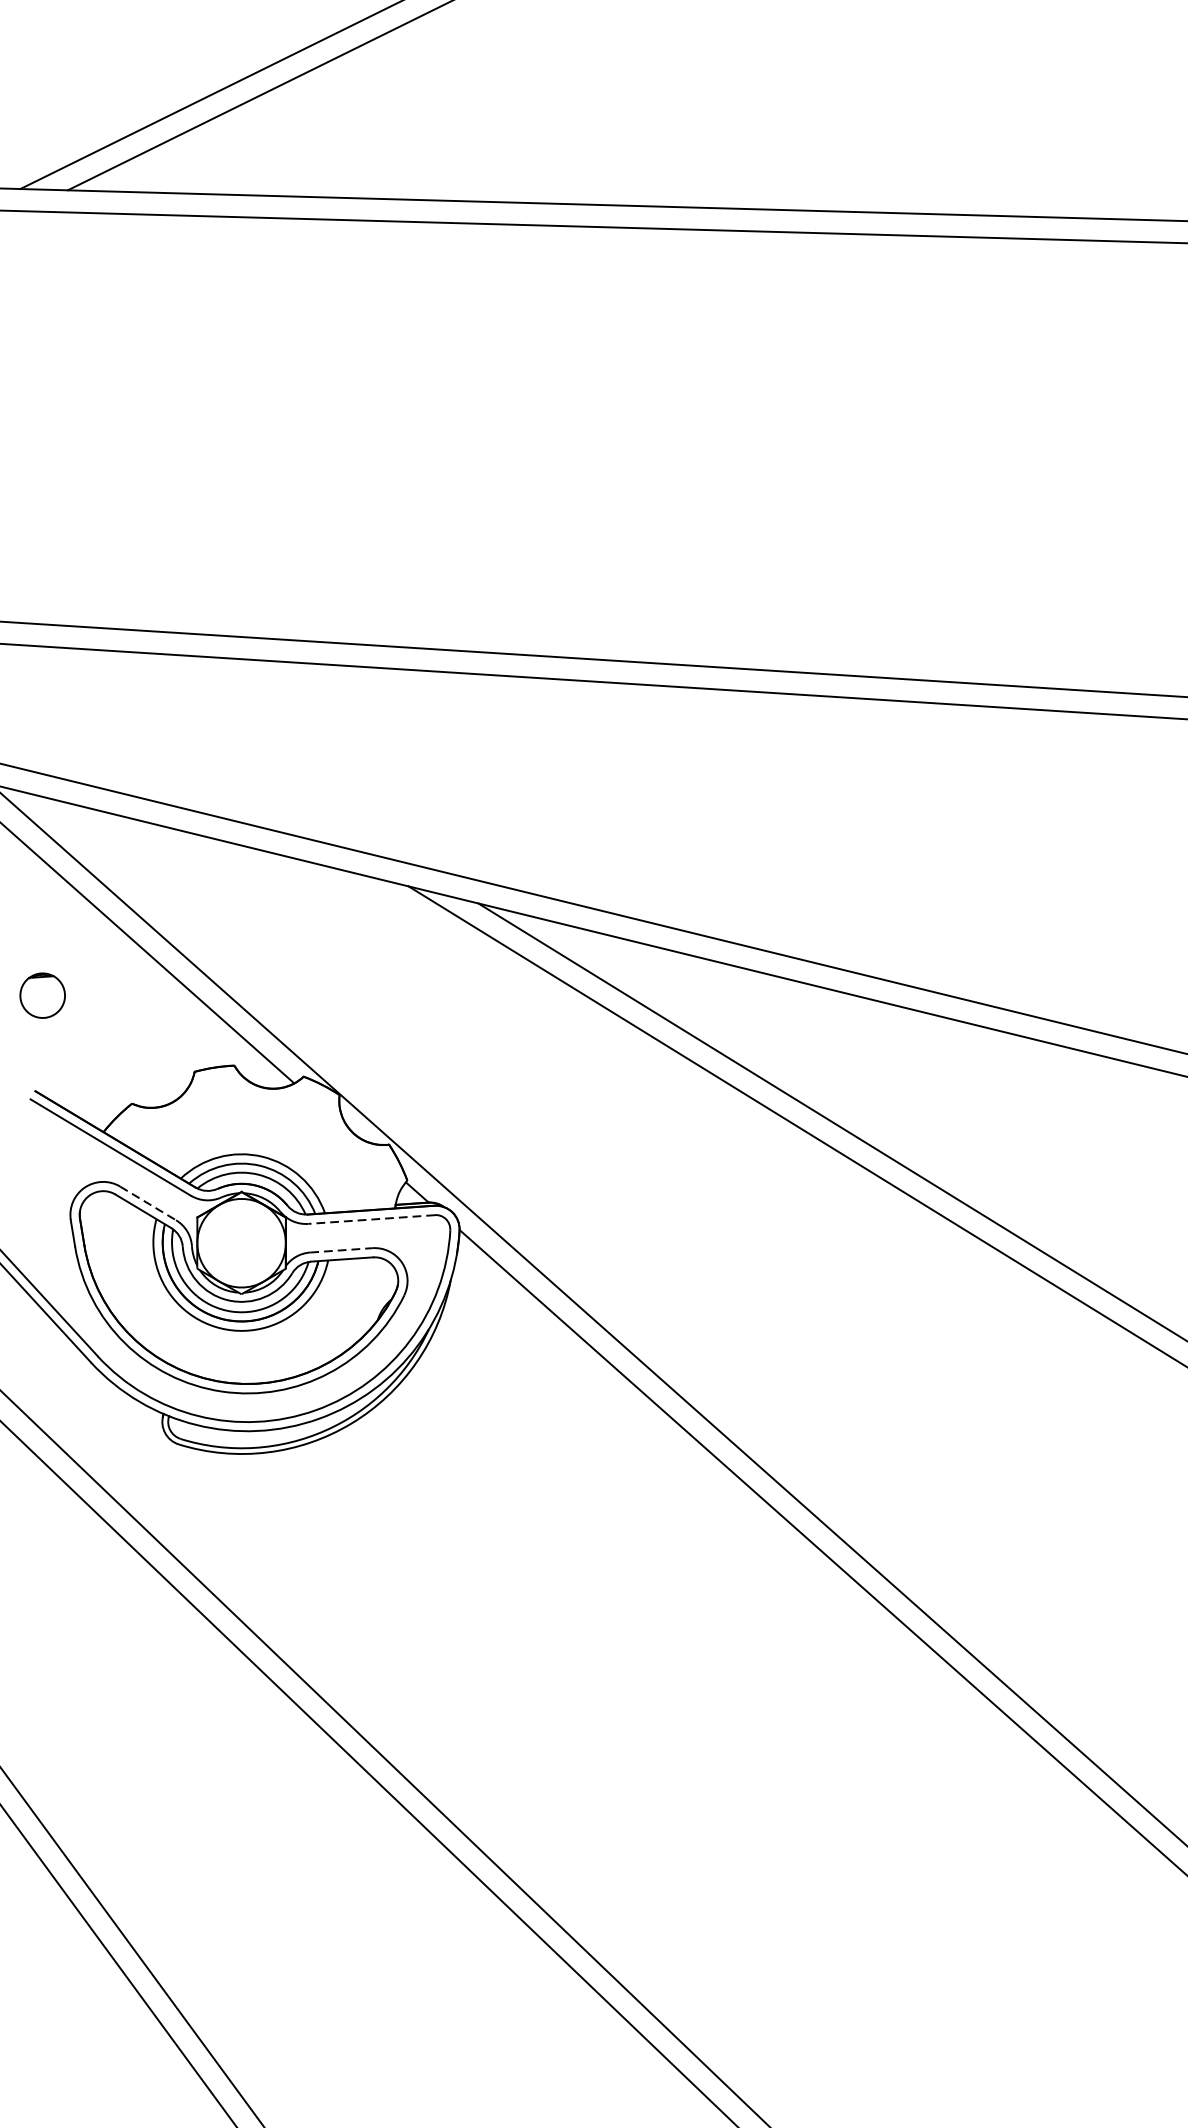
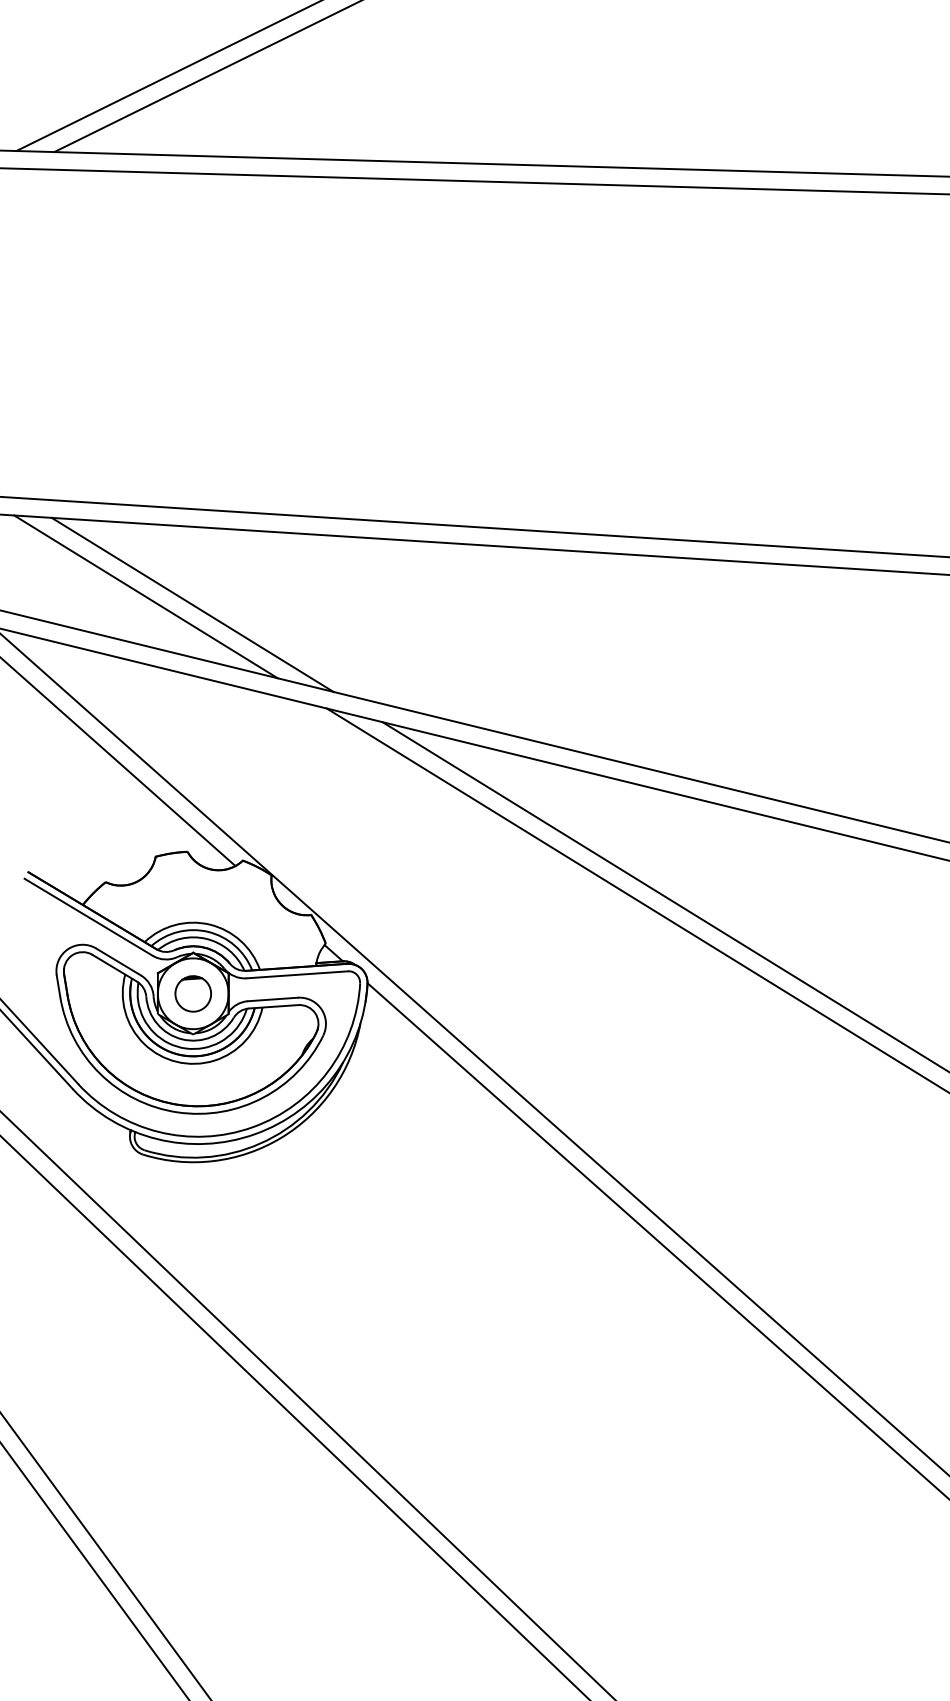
line: (181, 746) -> (145, 596), added
line: (240, 756) -> (192, 604), added
part: (41, 995) -> (192, 993), moved
line: (149, 1204) -> (119, 962), dashed -> solid
line: (371, 1219) -> (297, 974), dashed -> solid
line: (341, 1250) -> (273, 999), dashed -> solid

